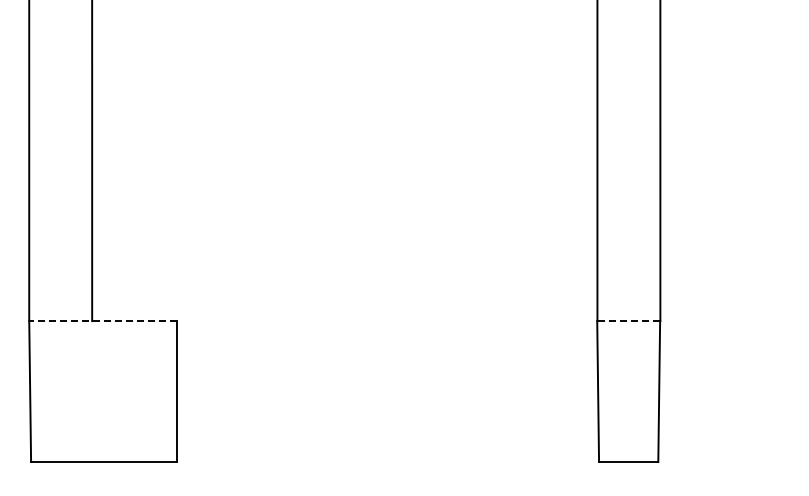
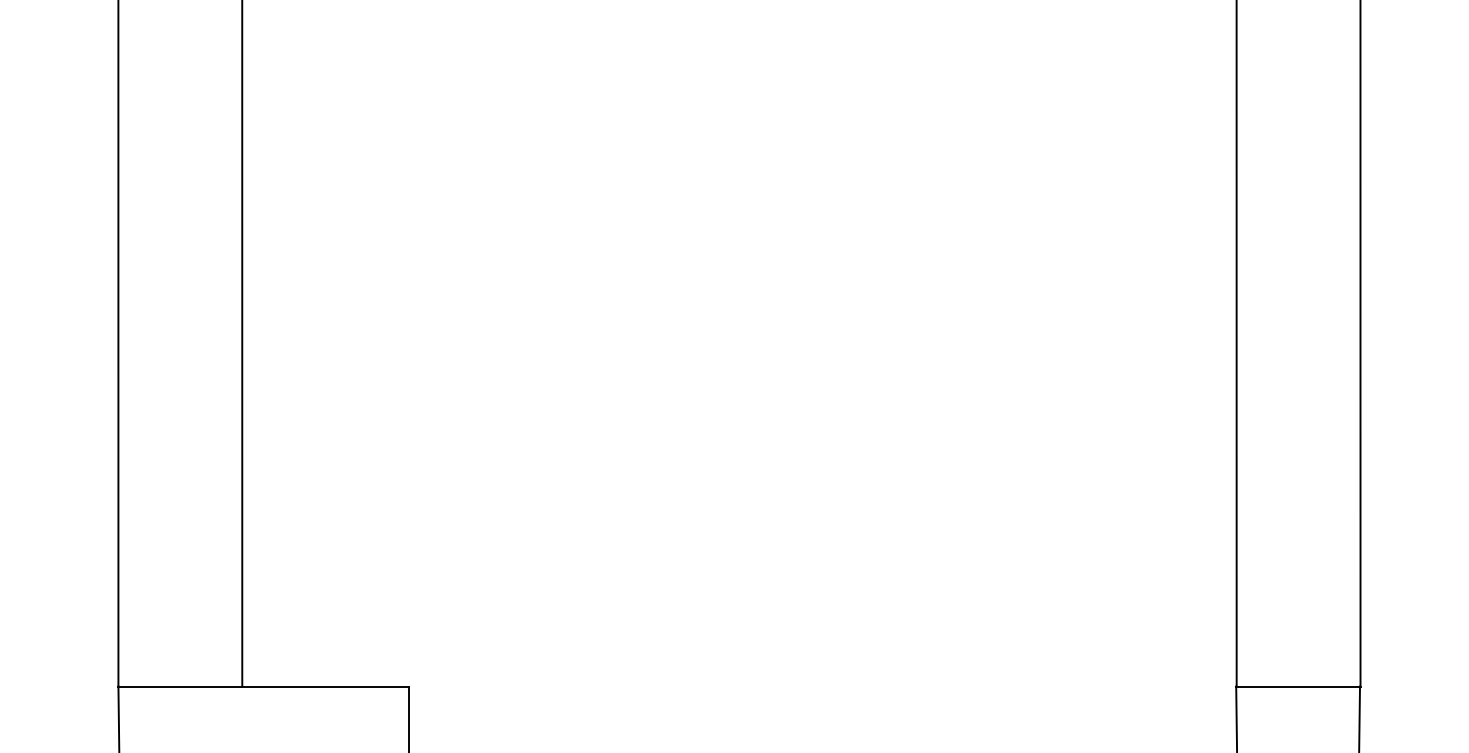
line: (103, 321) -> (264, 687), dashed -> solid
line: (628, 321) -> (1297, 687), dashed -> solid

